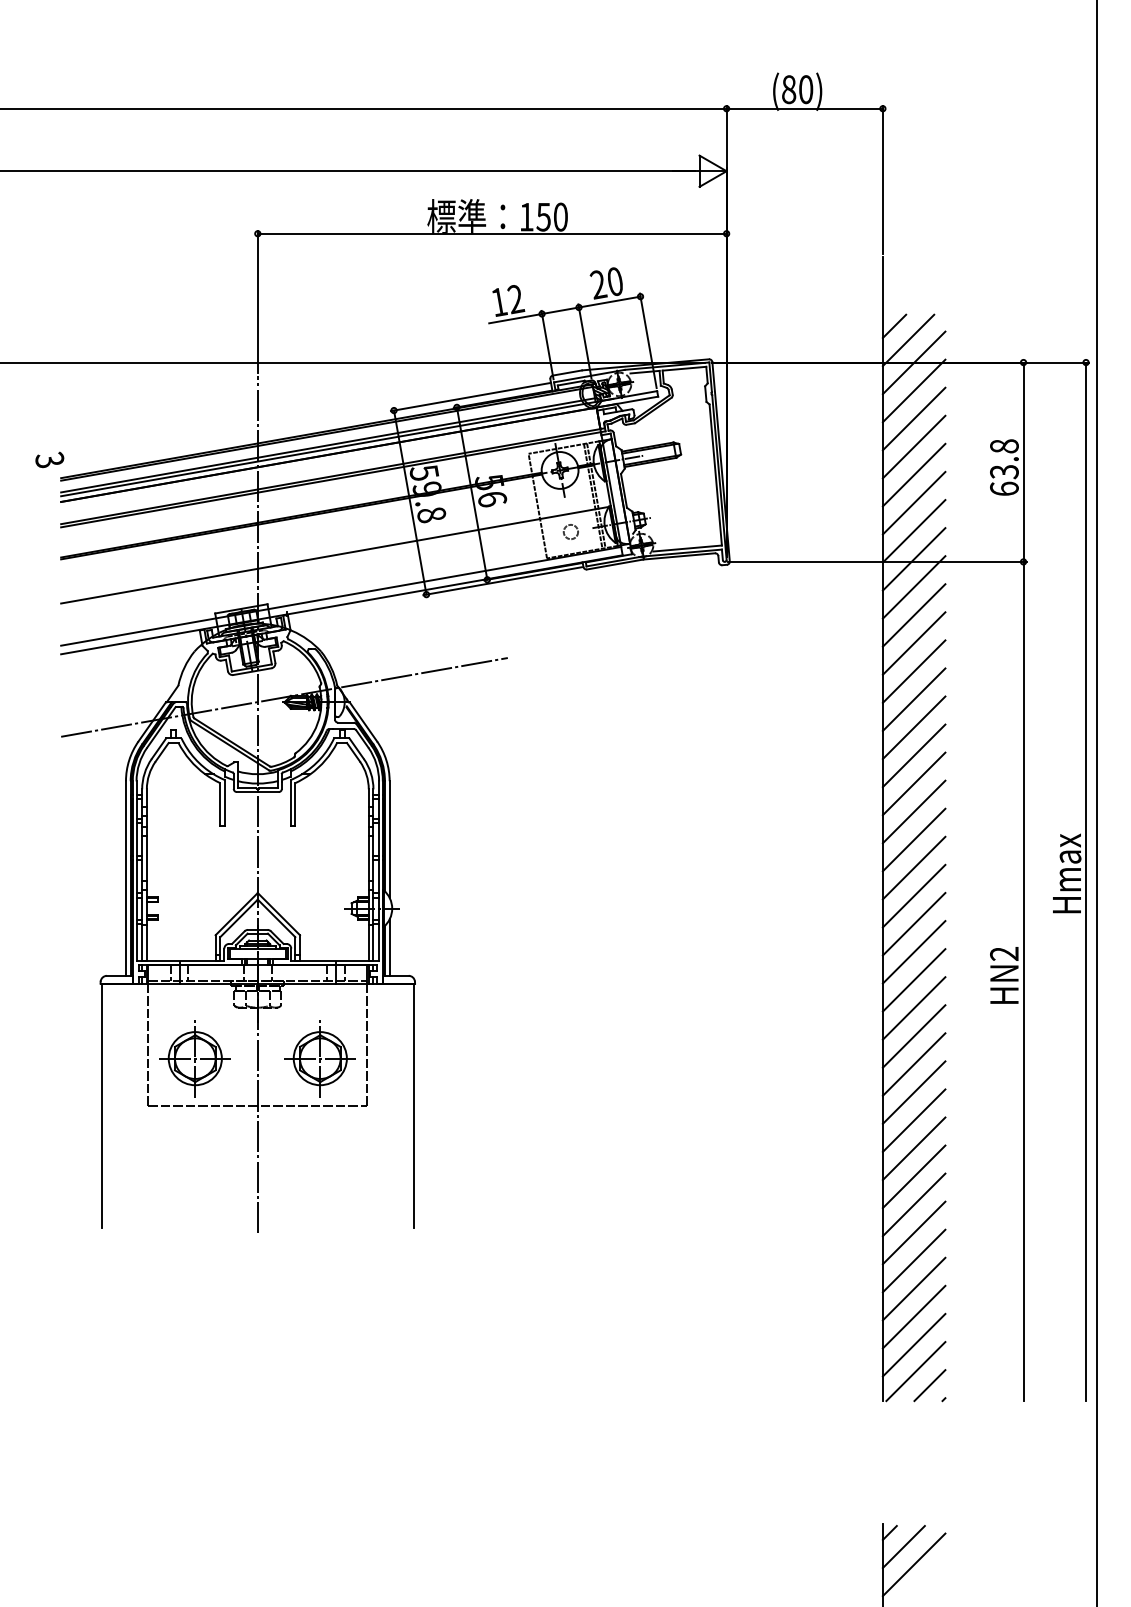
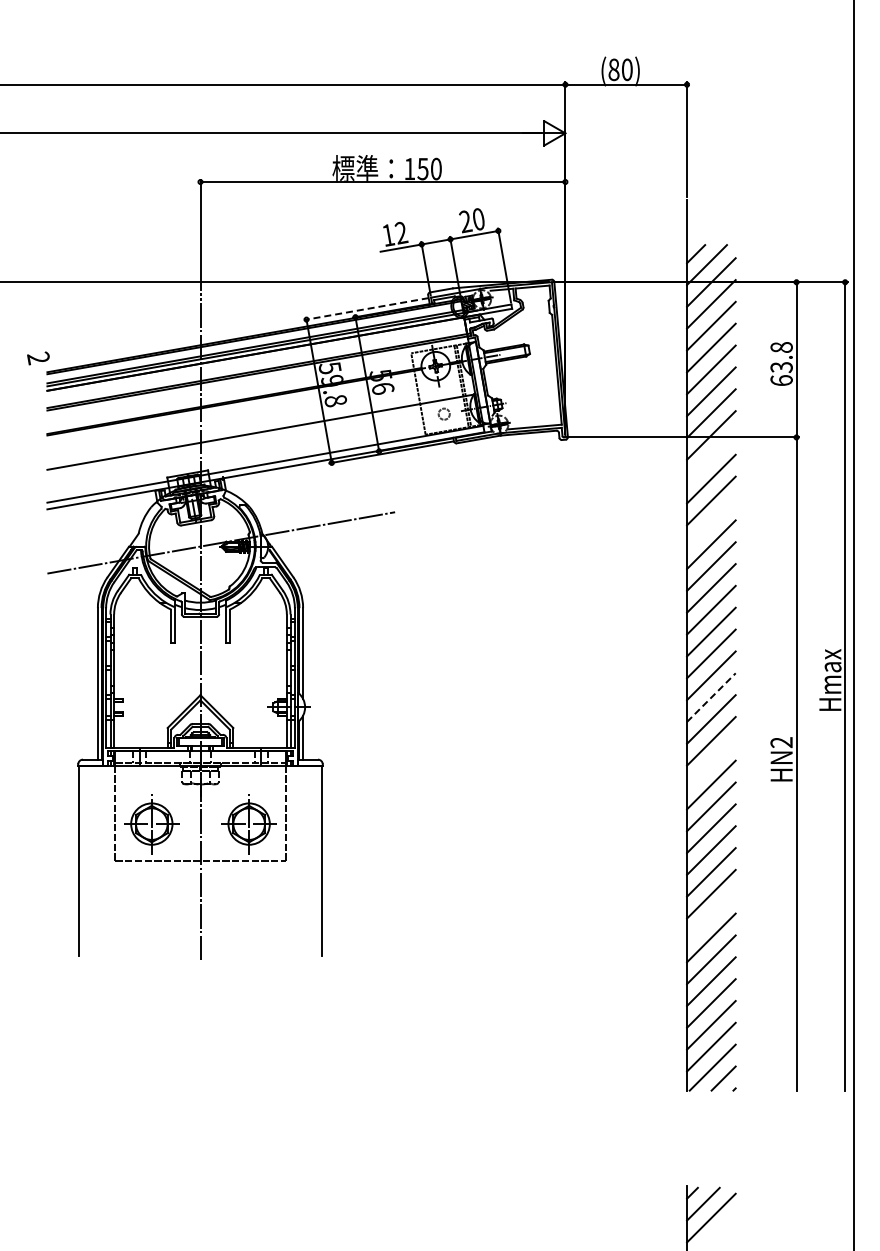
line: (469, 397) -> (365, 309), solid -> dashed
text: (49, 460) -> (38, 358), 3 -> 2
line: (914, 586) -> (711, 456), removed
line: (914, 671) -> (711, 522), removed
line: (914, 895) -> (711, 697), solid -> dashed
line: (914, 979) -> (711, 762), removed
line: (914, 1176) -> (711, 915), removed

